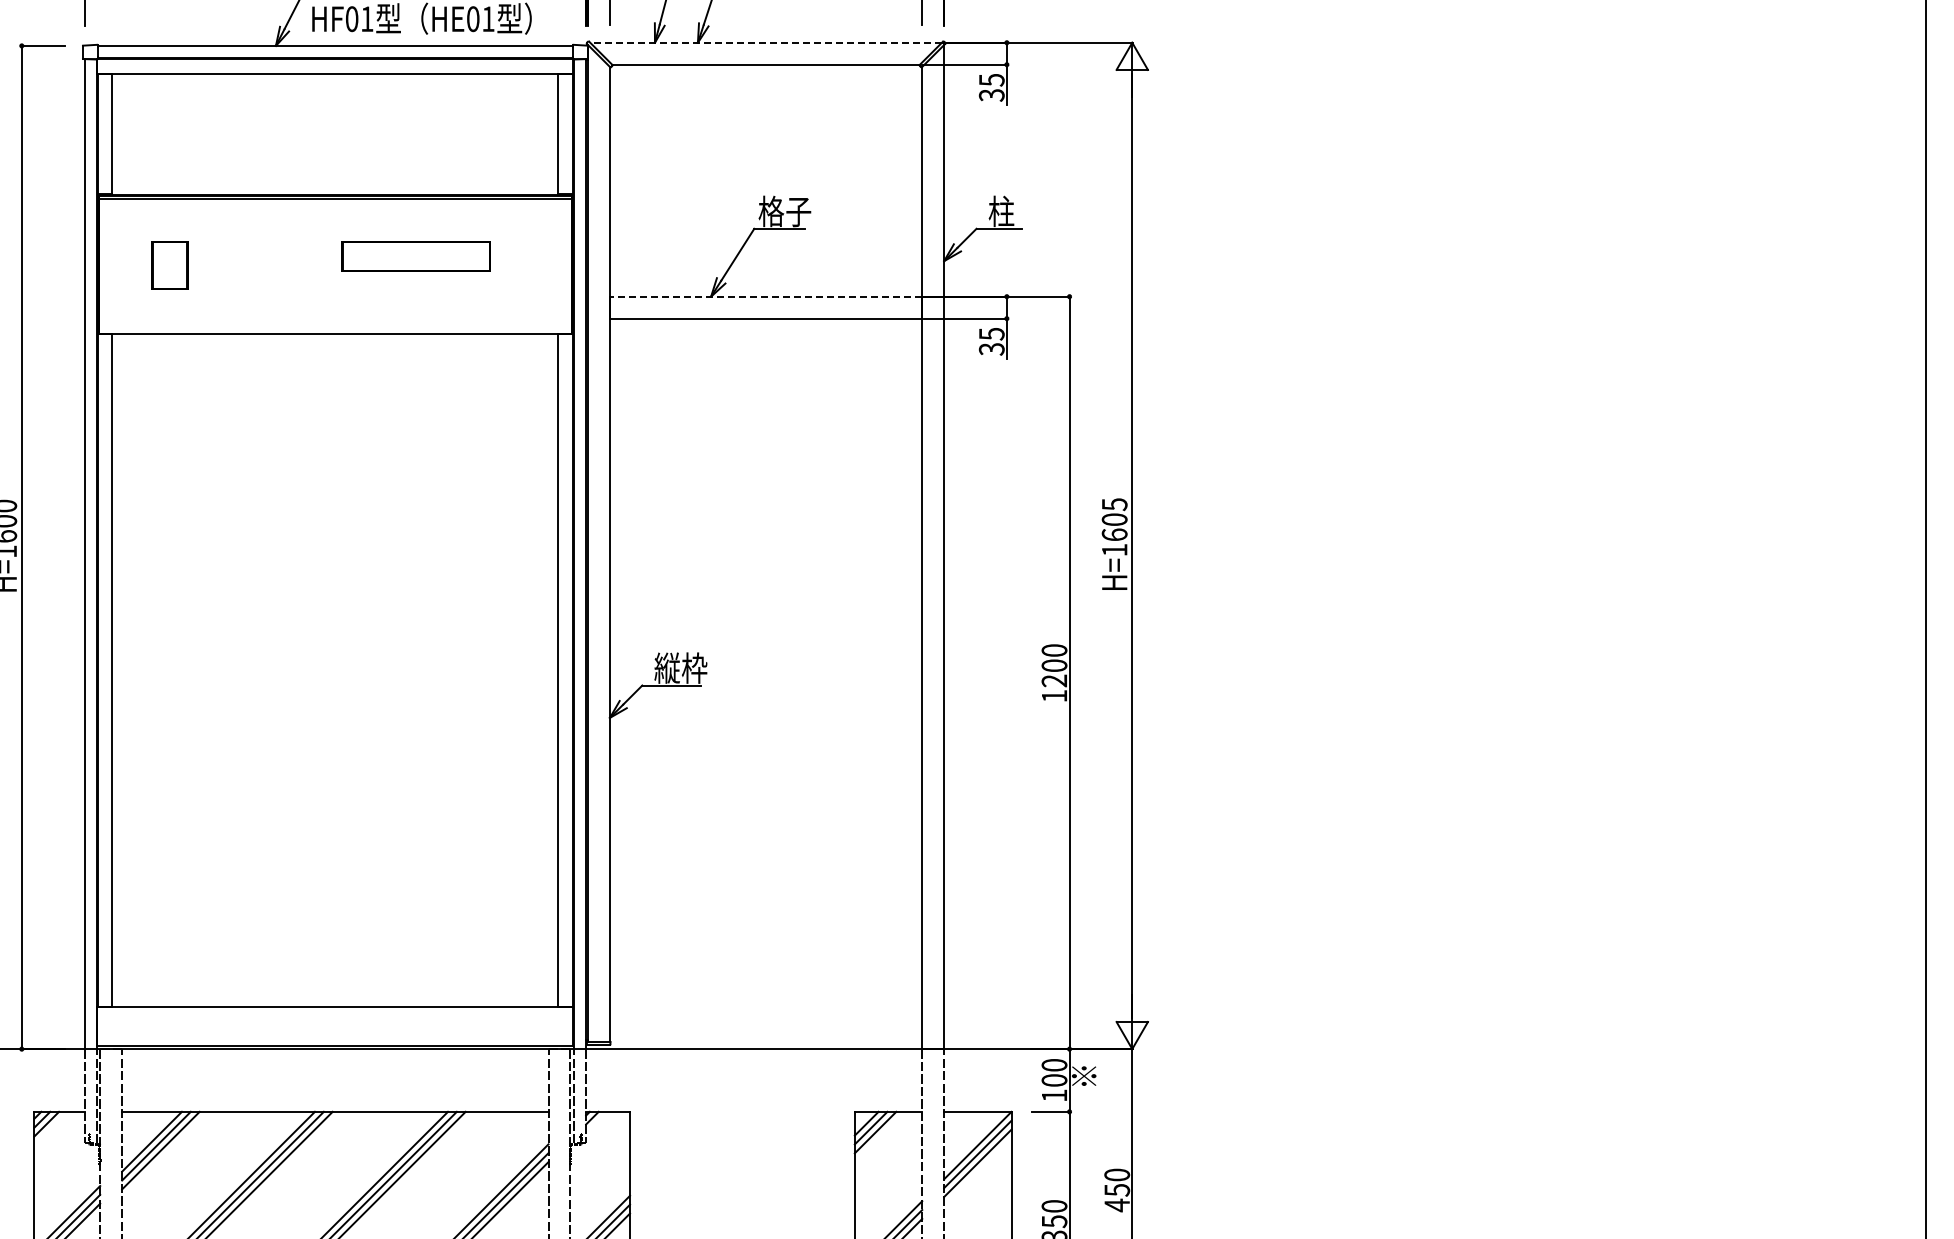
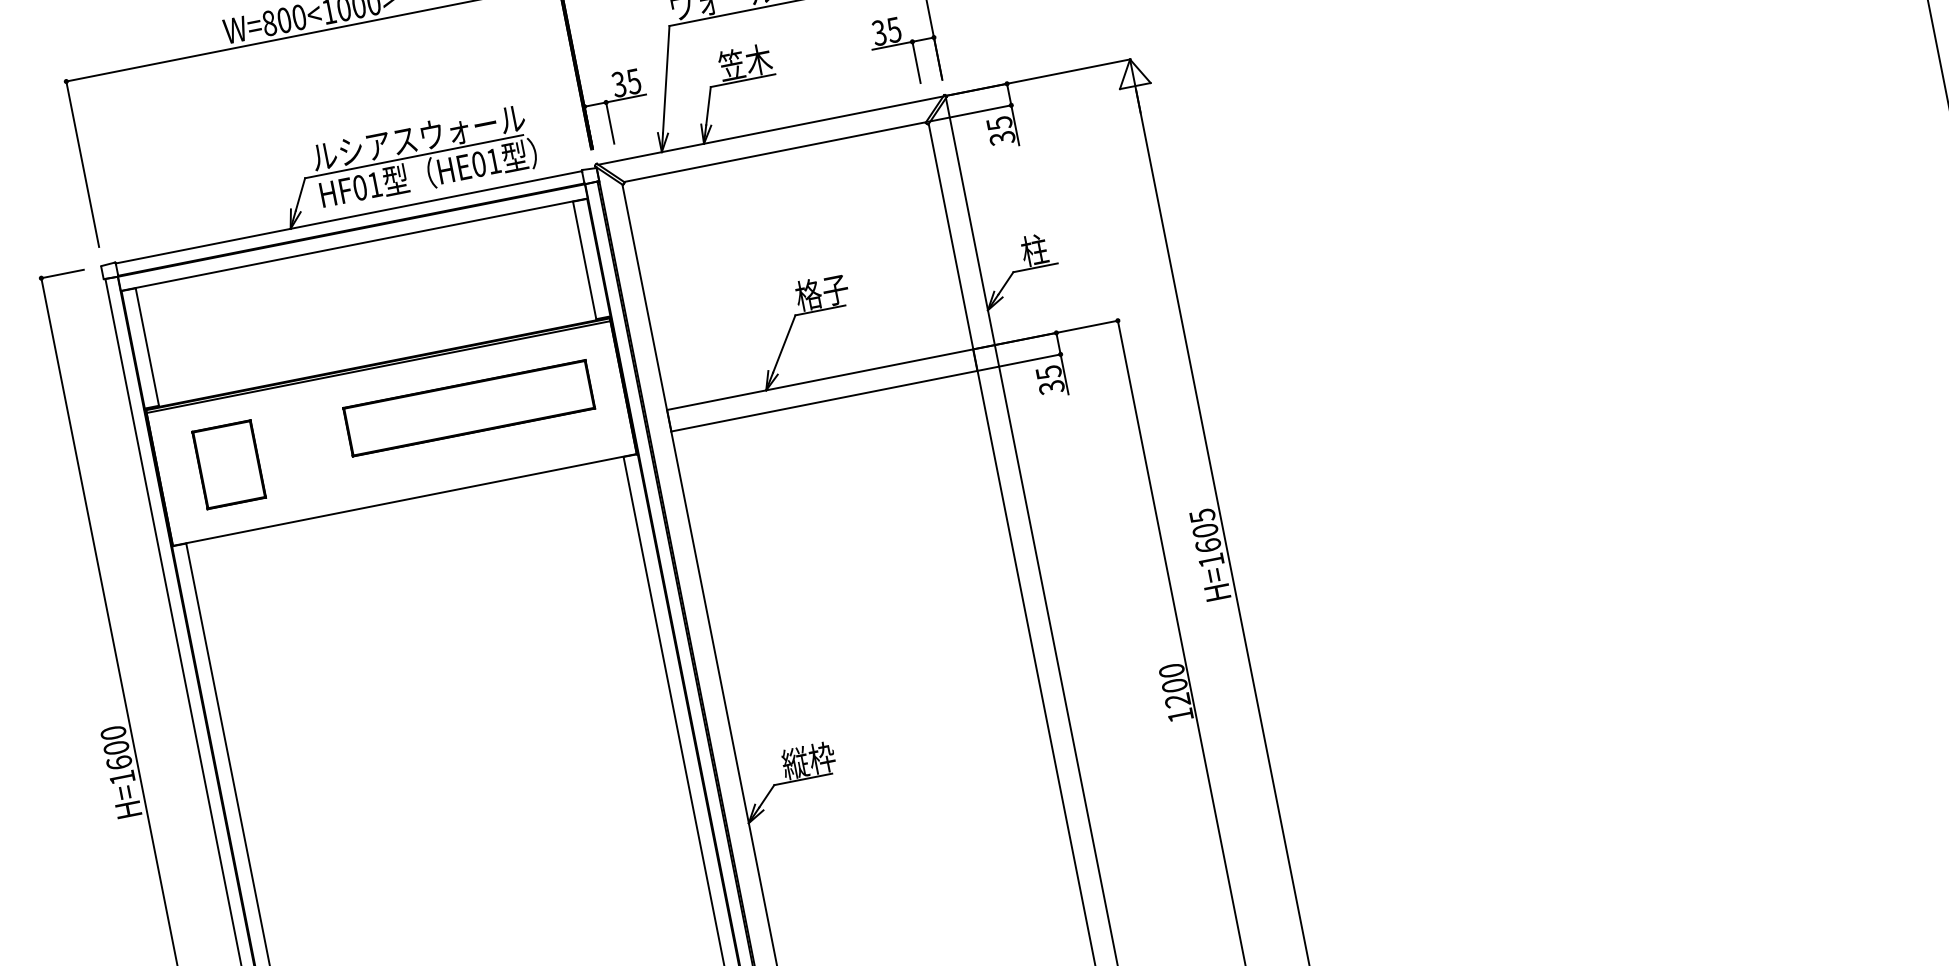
line: (766, 42) -> (771, 130), dashed -> solid
part: (416, 256) -> (469, 408), size x1.67
part: (169, 265) -> (228, 464), size x1.67
line: (766, 296) -> (820, 379), dashed -> solid

